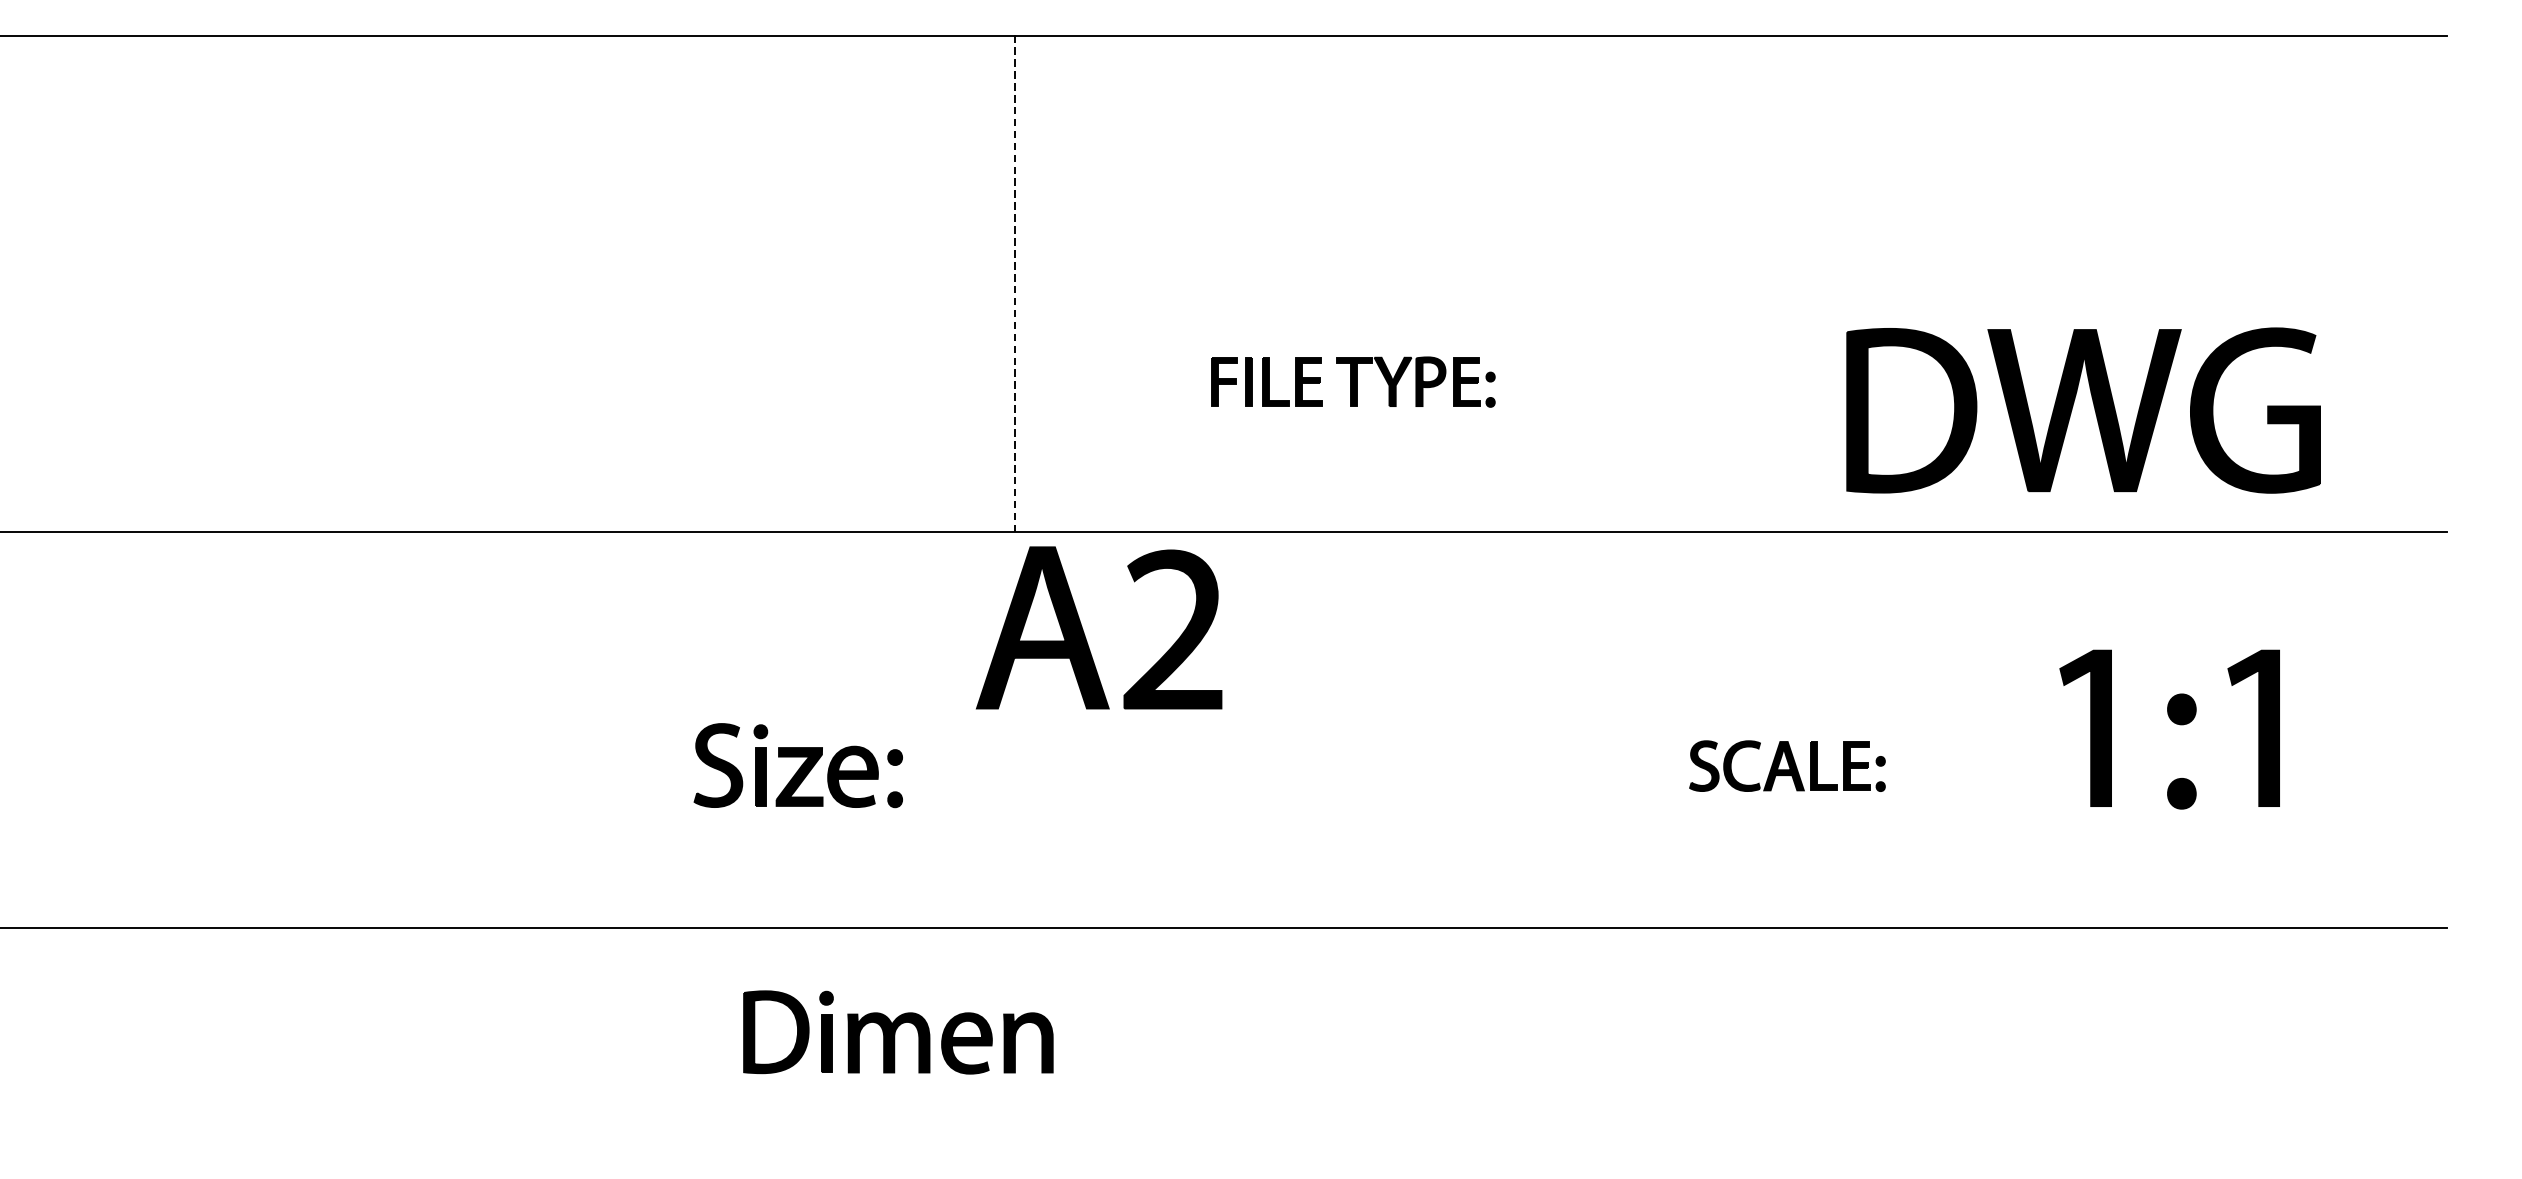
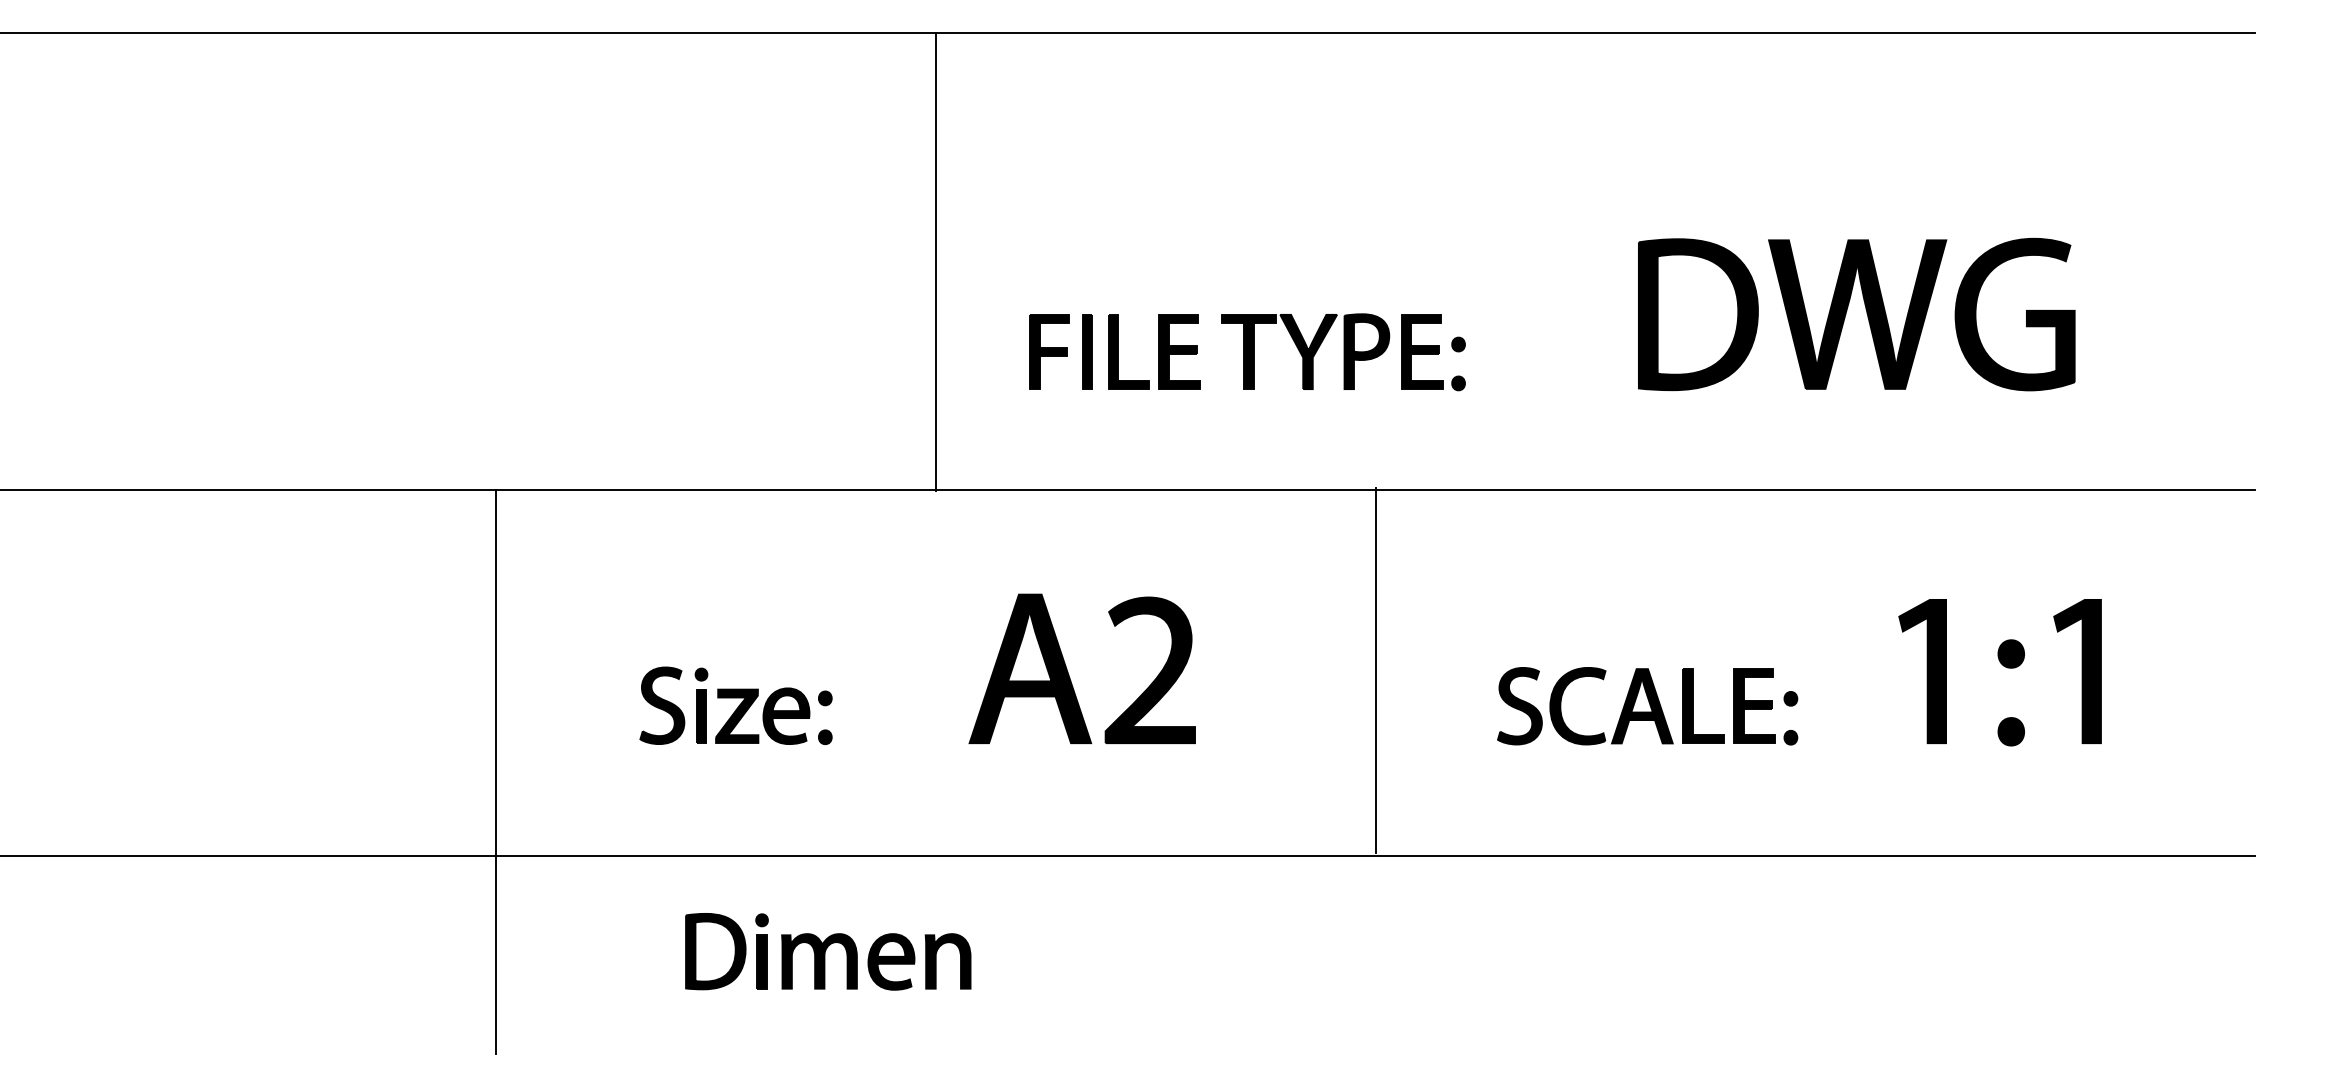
line: (1014, 284) -> (935, 262), dashed -> solid
part: (1353, 382) -> (1247, 352), size x1.67
part: (2073, 407) -> (1847, 311), moved
part: (1084, 630) -> (1068, 671), moved
line: (1492, 727) -> (1375, 670), added
part: (1787, 766) -> (1647, 706), size x1.67
line: (537, 837) -> (495, 772), added

